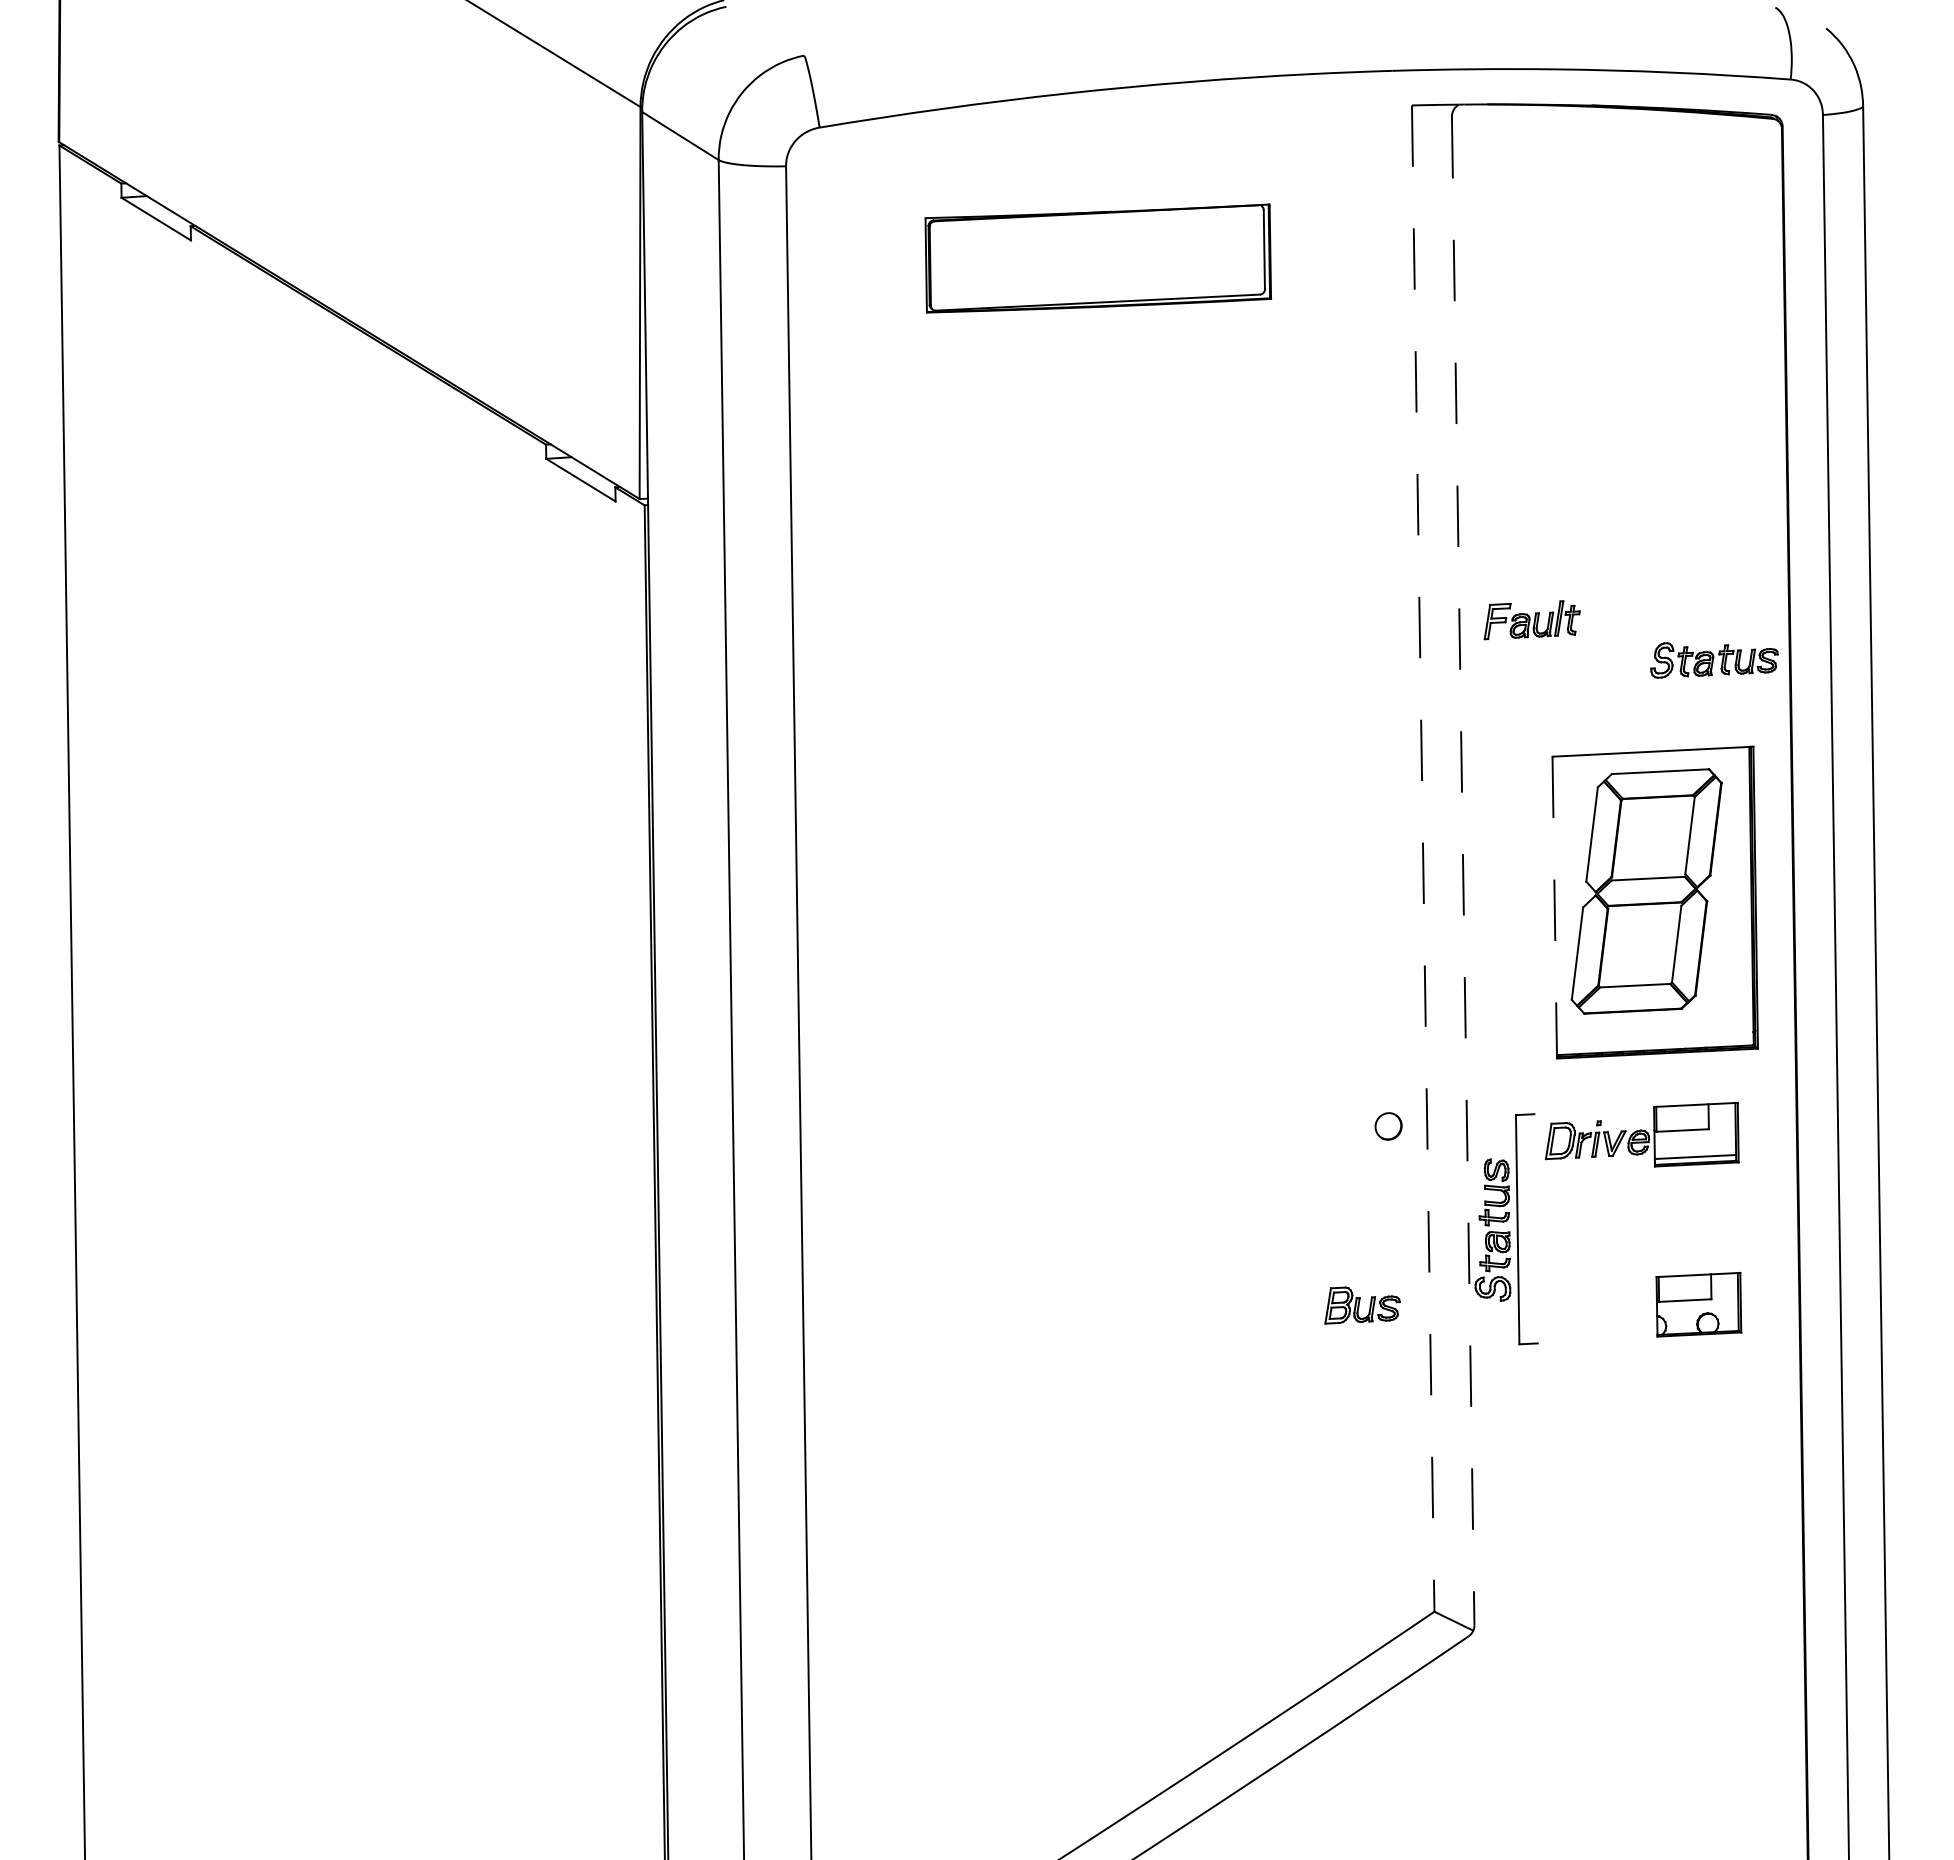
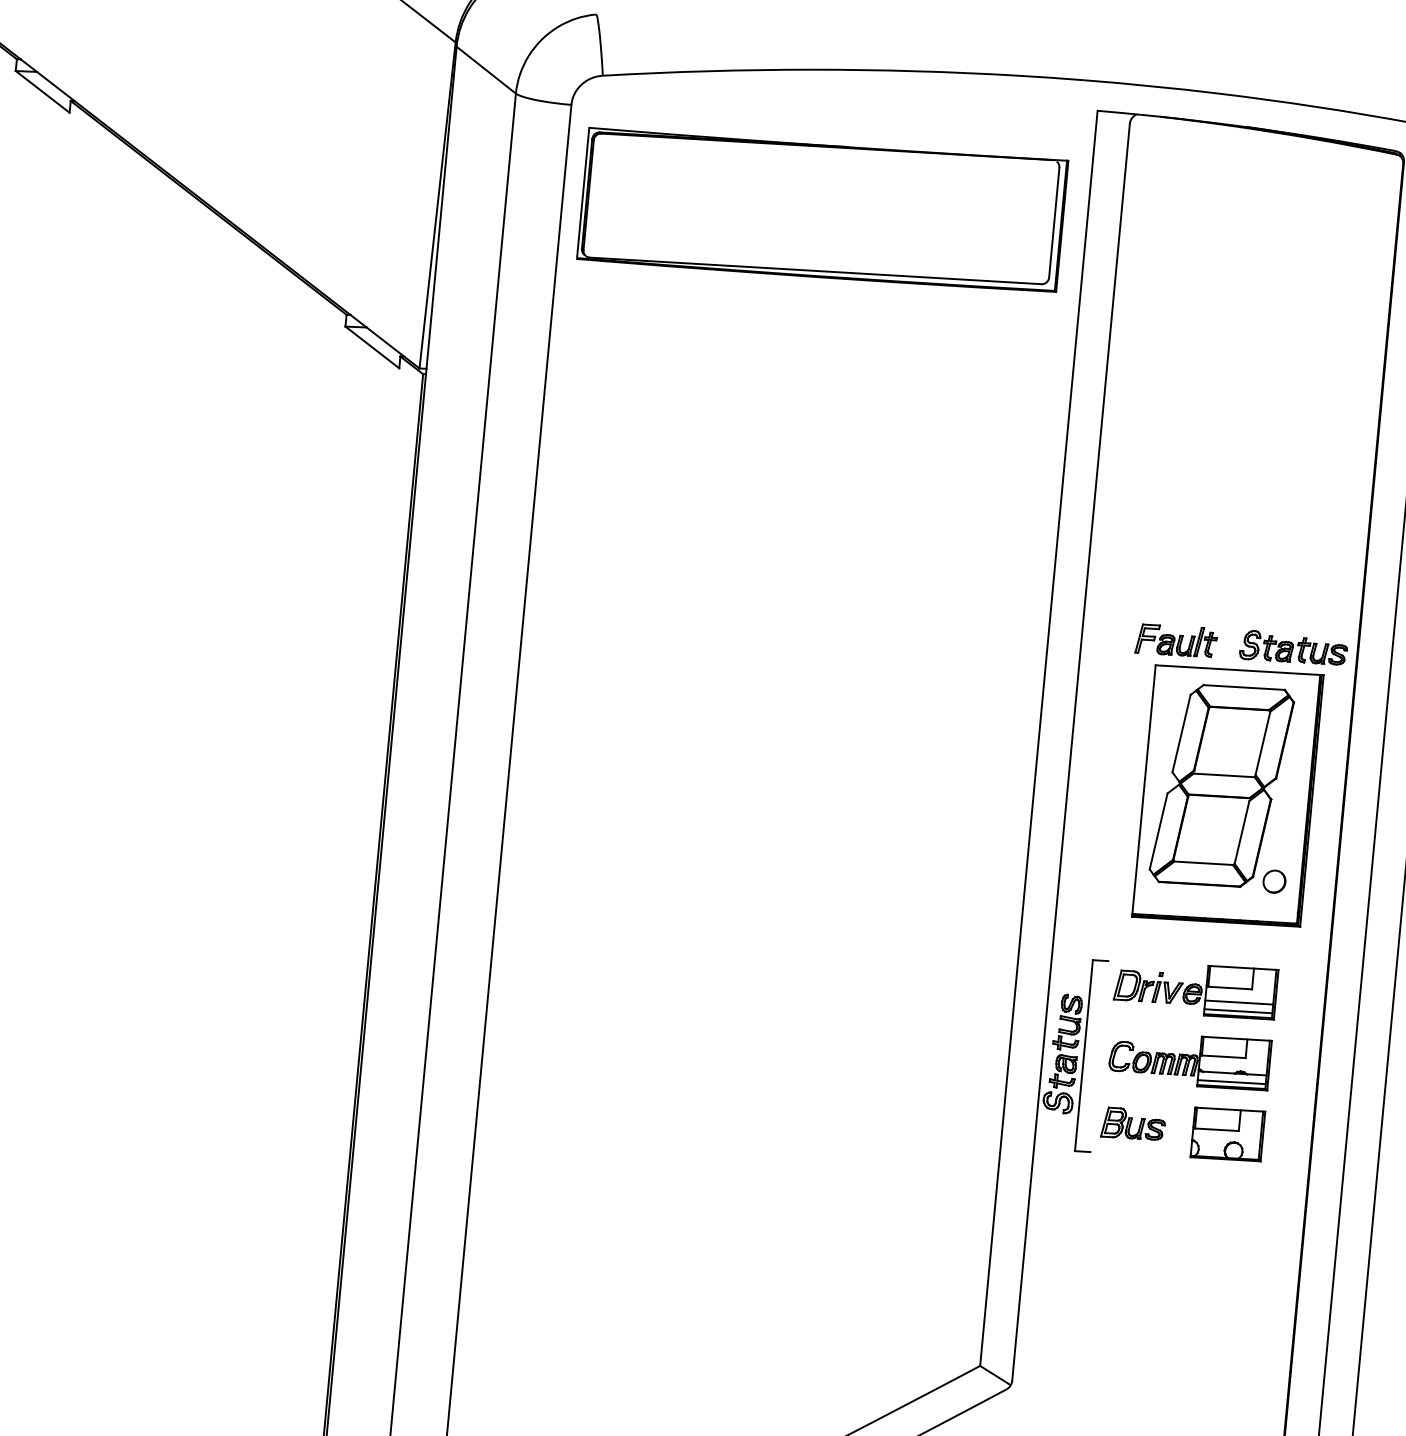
part: (1098, 258) -> (822, 209), size x1.67
part: (1531, 620) -> (1175, 641), moved
part: (1714, 660) -> (1293, 649), moved
line: (1423, 859) -> (1039, 739), dashed -> solid
line: (1463, 871) -> (1071, 752), dashed -> solid
line: (1554, 907) -> (1143, 790), dashed -> solid
part: (1388, 1126) -> (1274, 881), moved
line: (1694, 1146) -> (1238, 1002), added
part: (1644, 1219) -> (1190, 1058), added
part: (1362, 1305) -> (1133, 1124), moved

